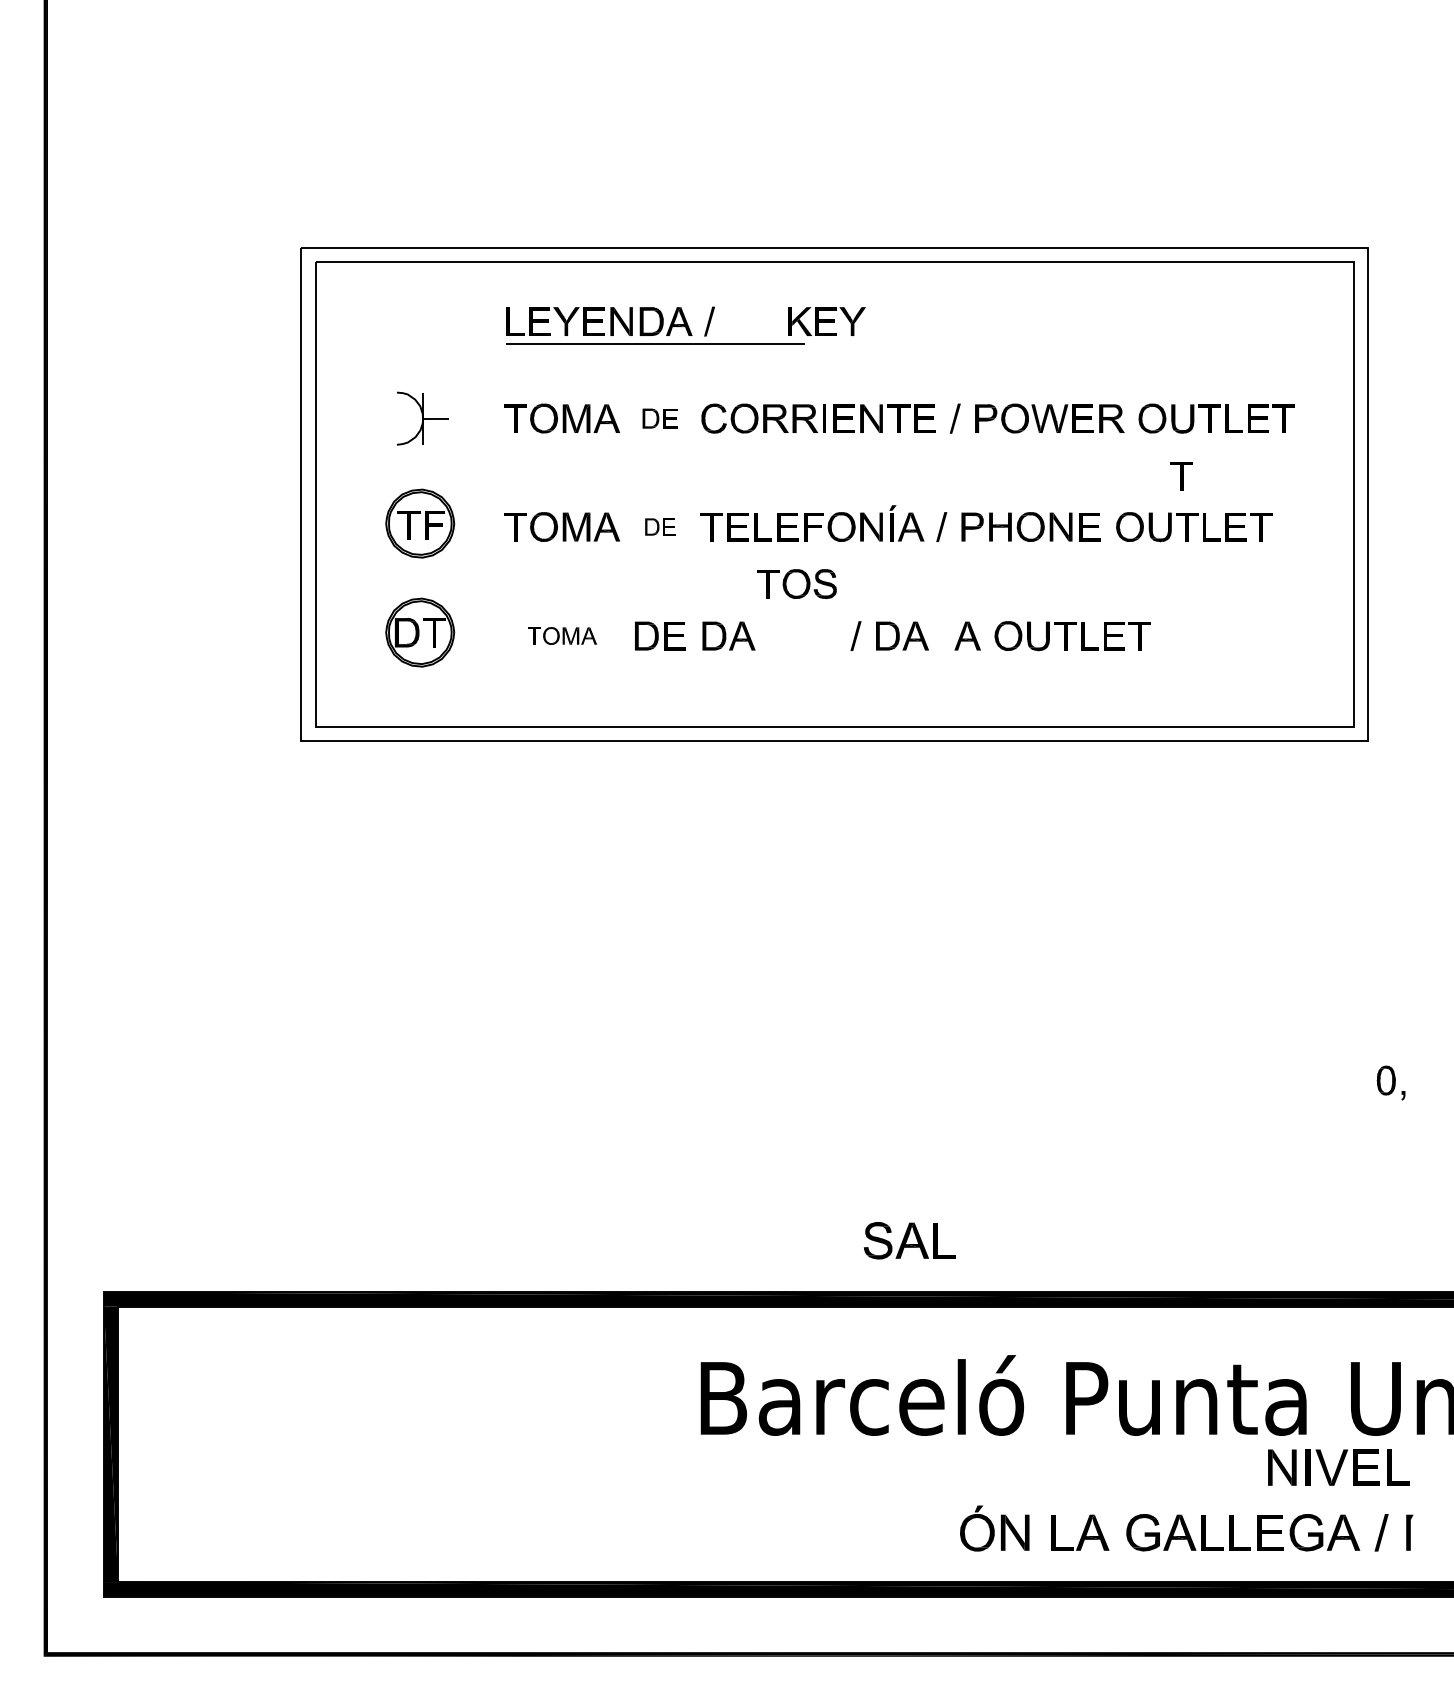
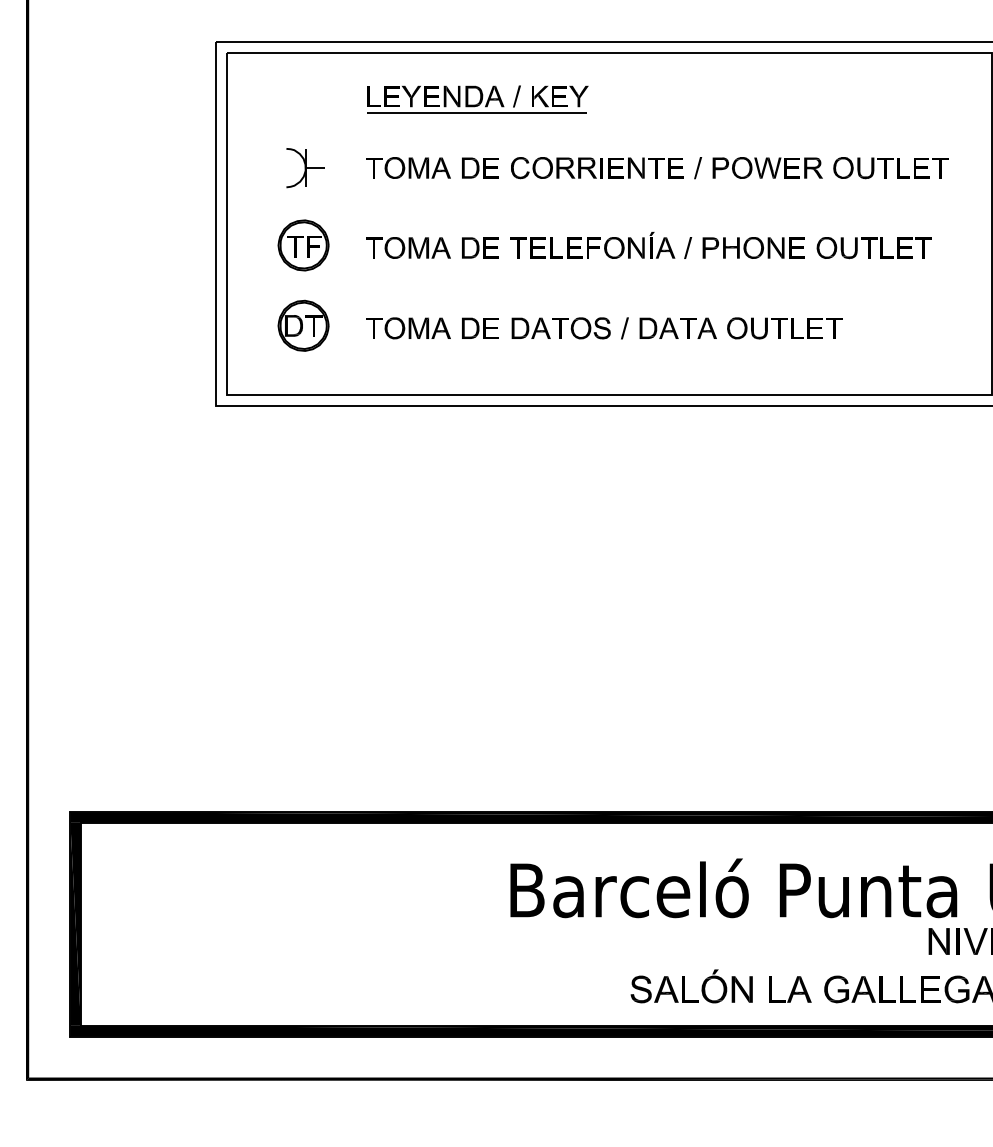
part: (826, 321) -> (559, 96), moved
part: (660, 418) -> (480, 167), size x1.43
part: (1181, 476) -> (687, 328), moved
part: (660, 526) -> (480, 247), size x1.67
part: (796, 583) -> (581, 327), moved
part: (562, 635) -> (408, 327), size x1.67
part: (909, 1240) -> (664, 989), moved

